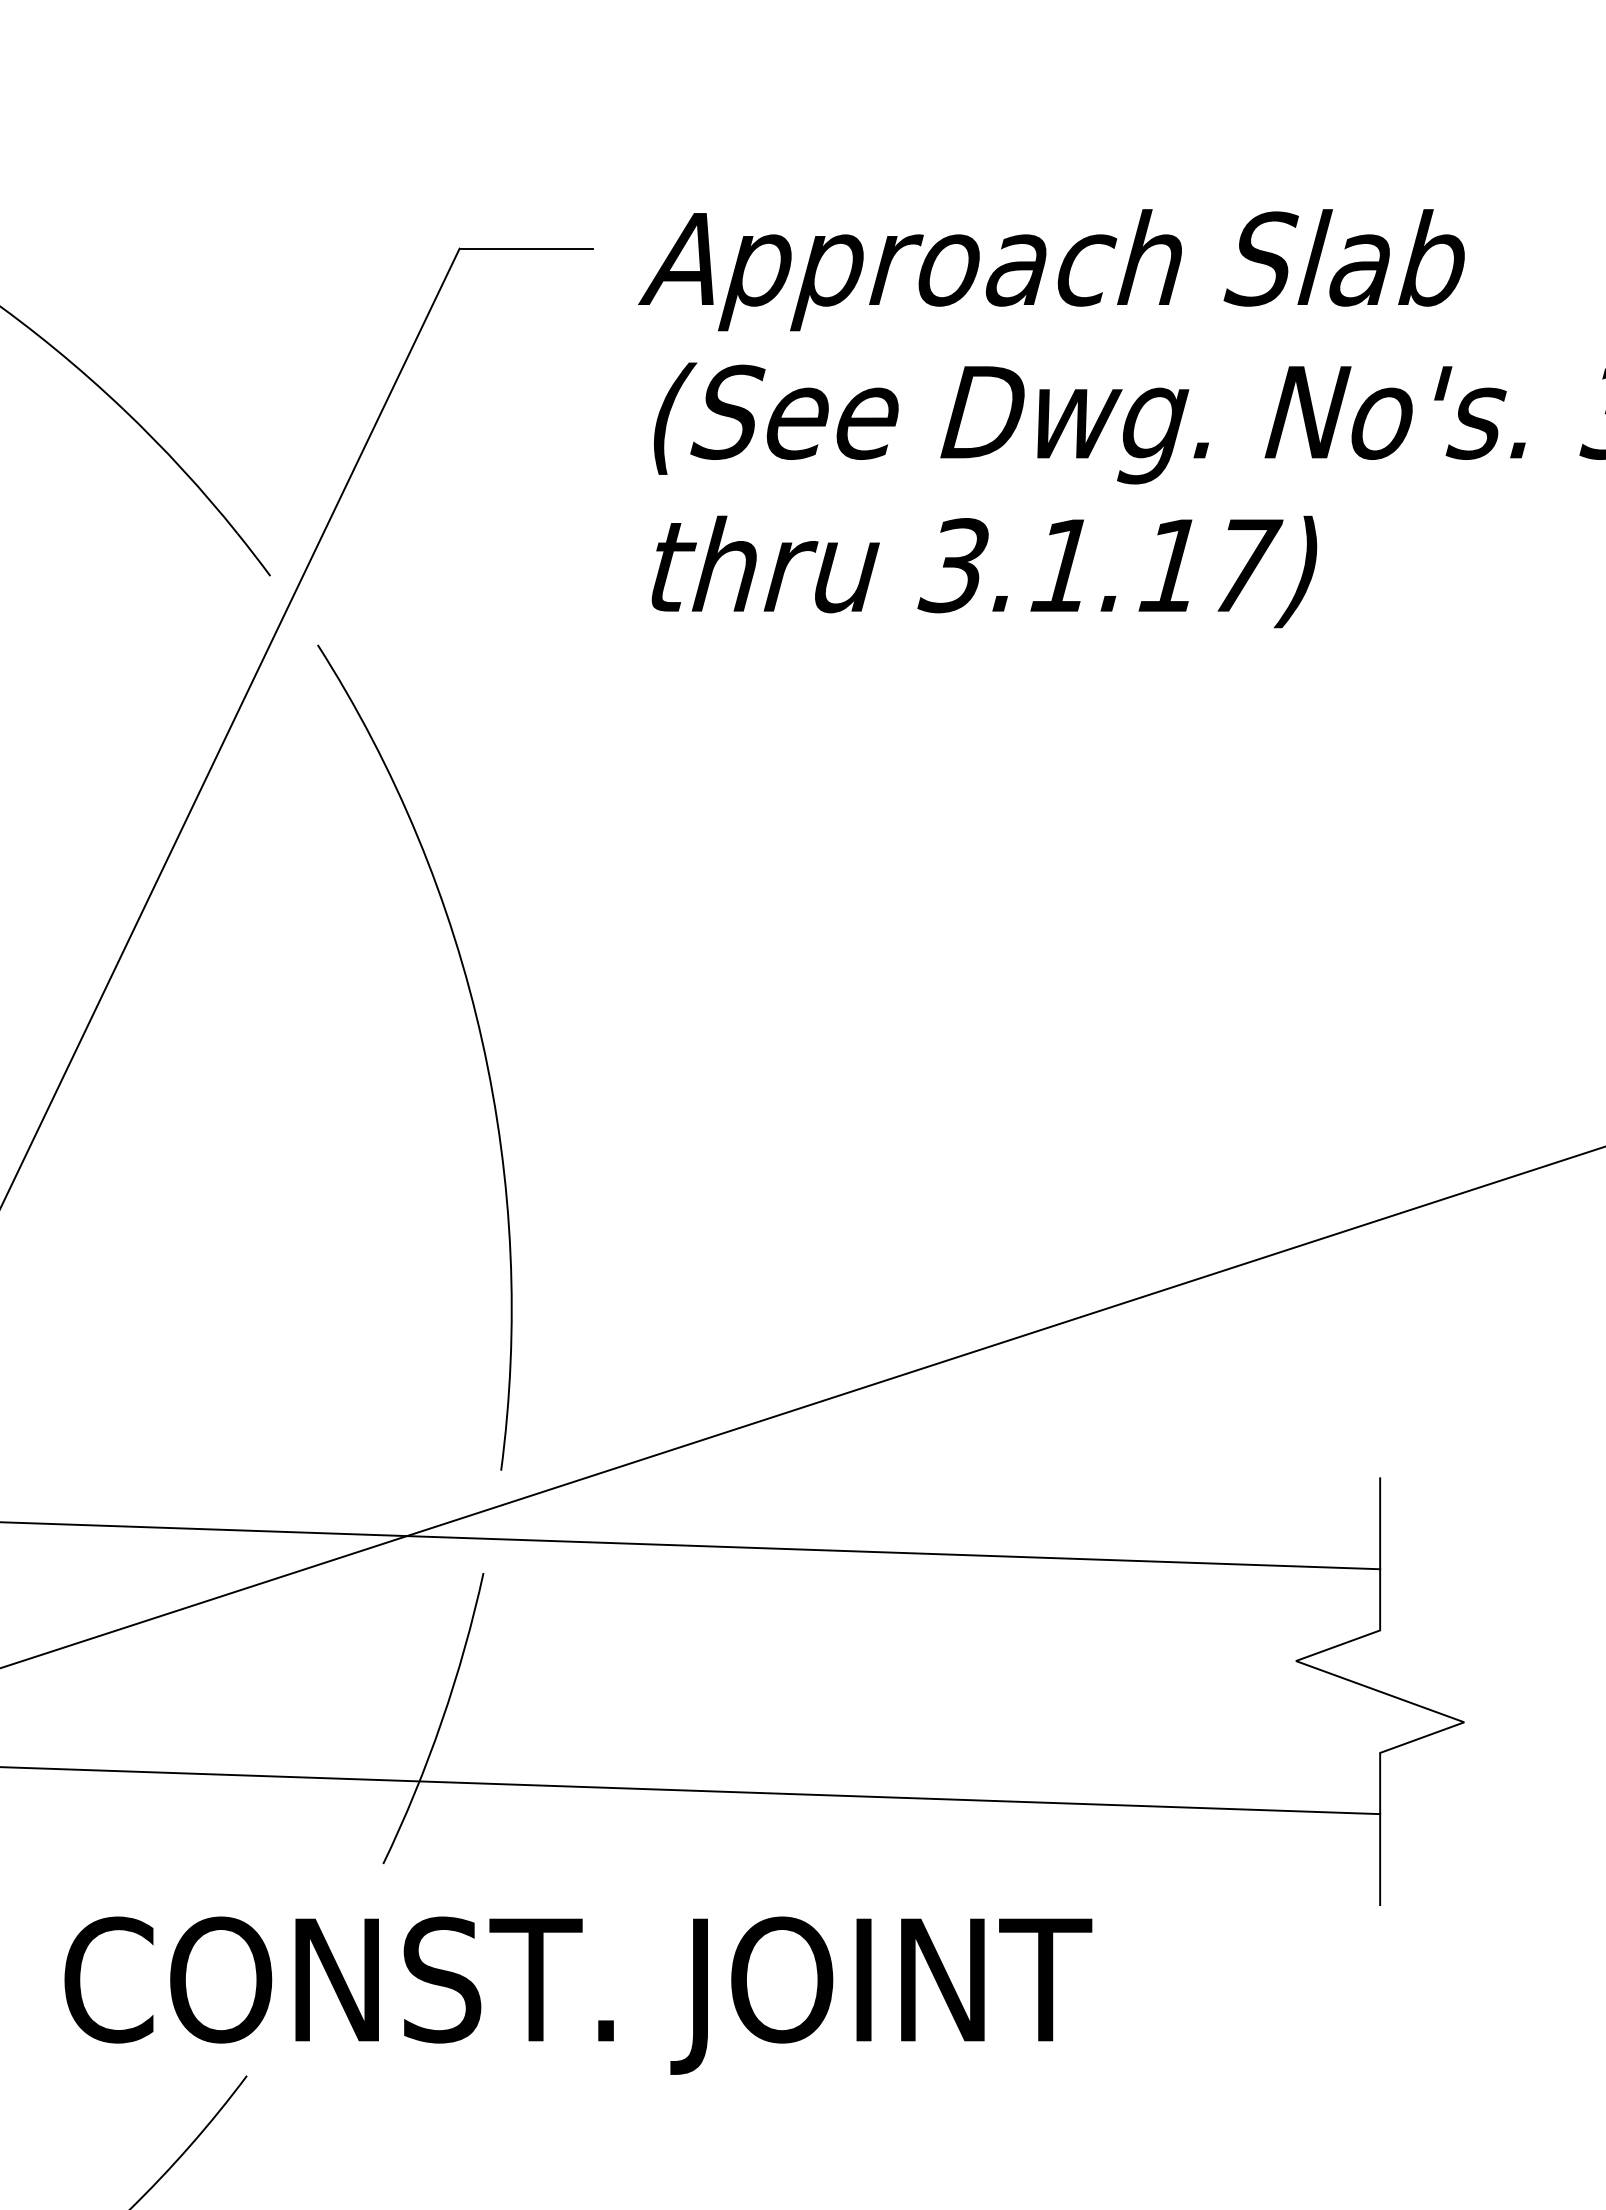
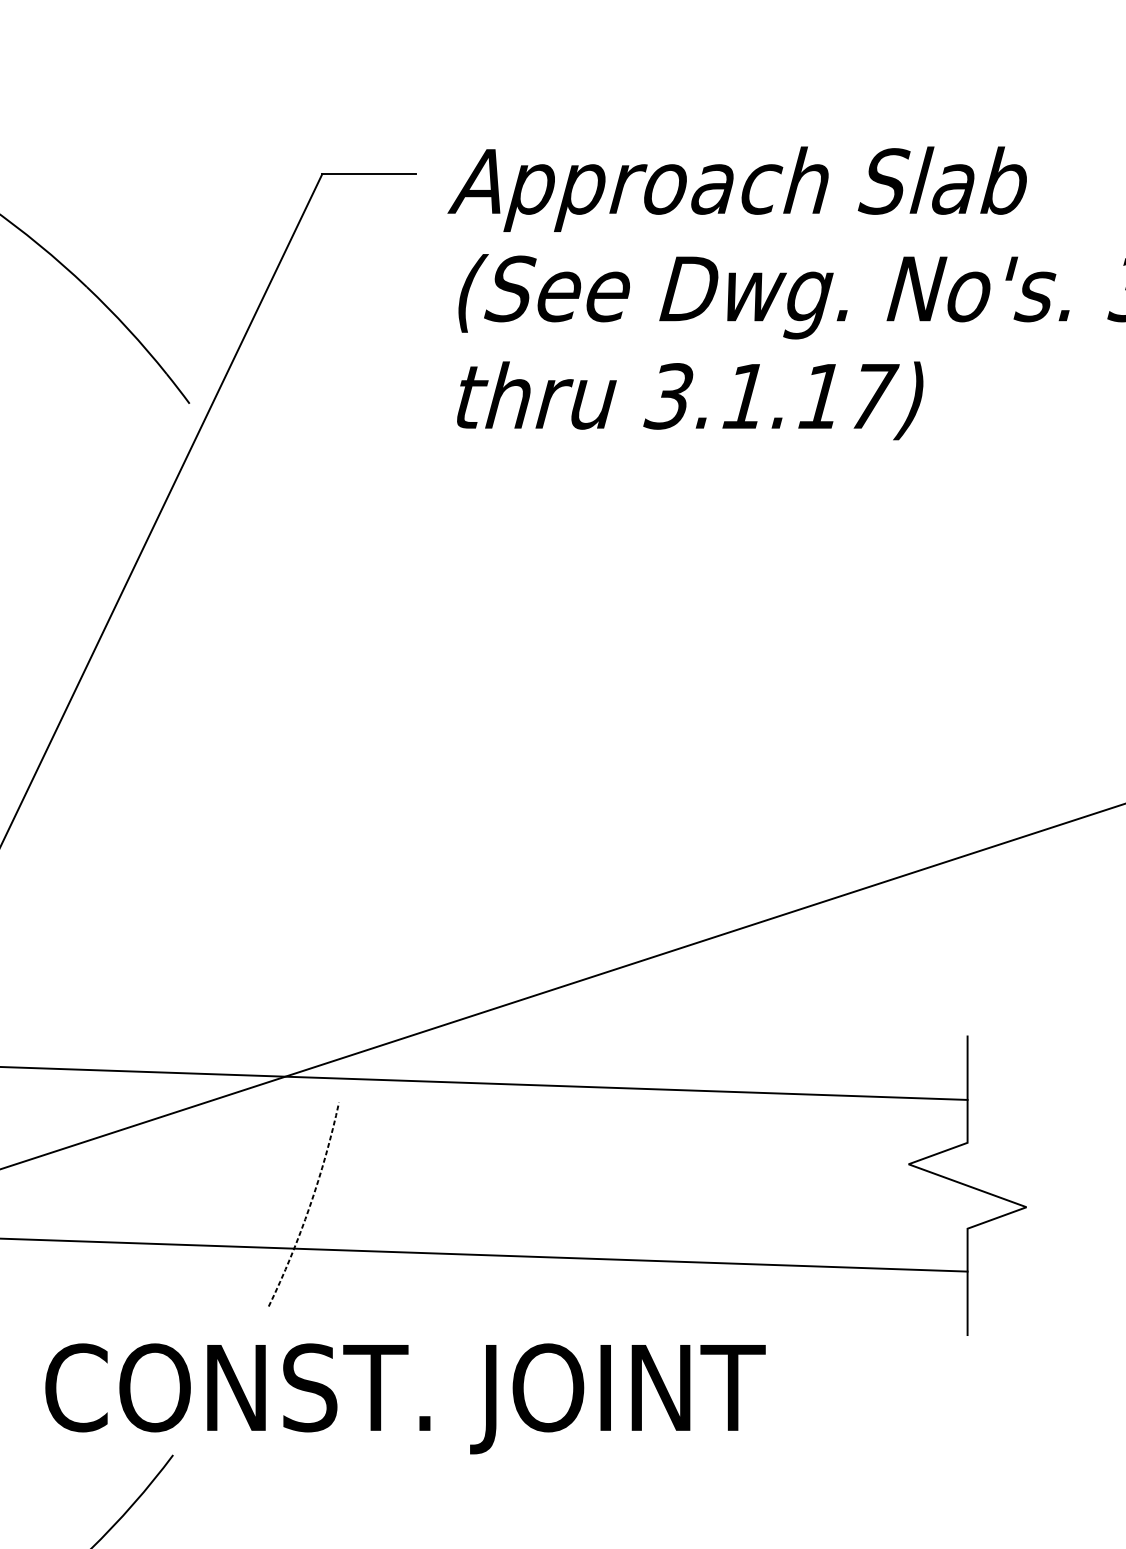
arc: (480, 1039) -> (336, 728), removed
arc: (441, 1721) -> (309, 1206), solid -> dashed

